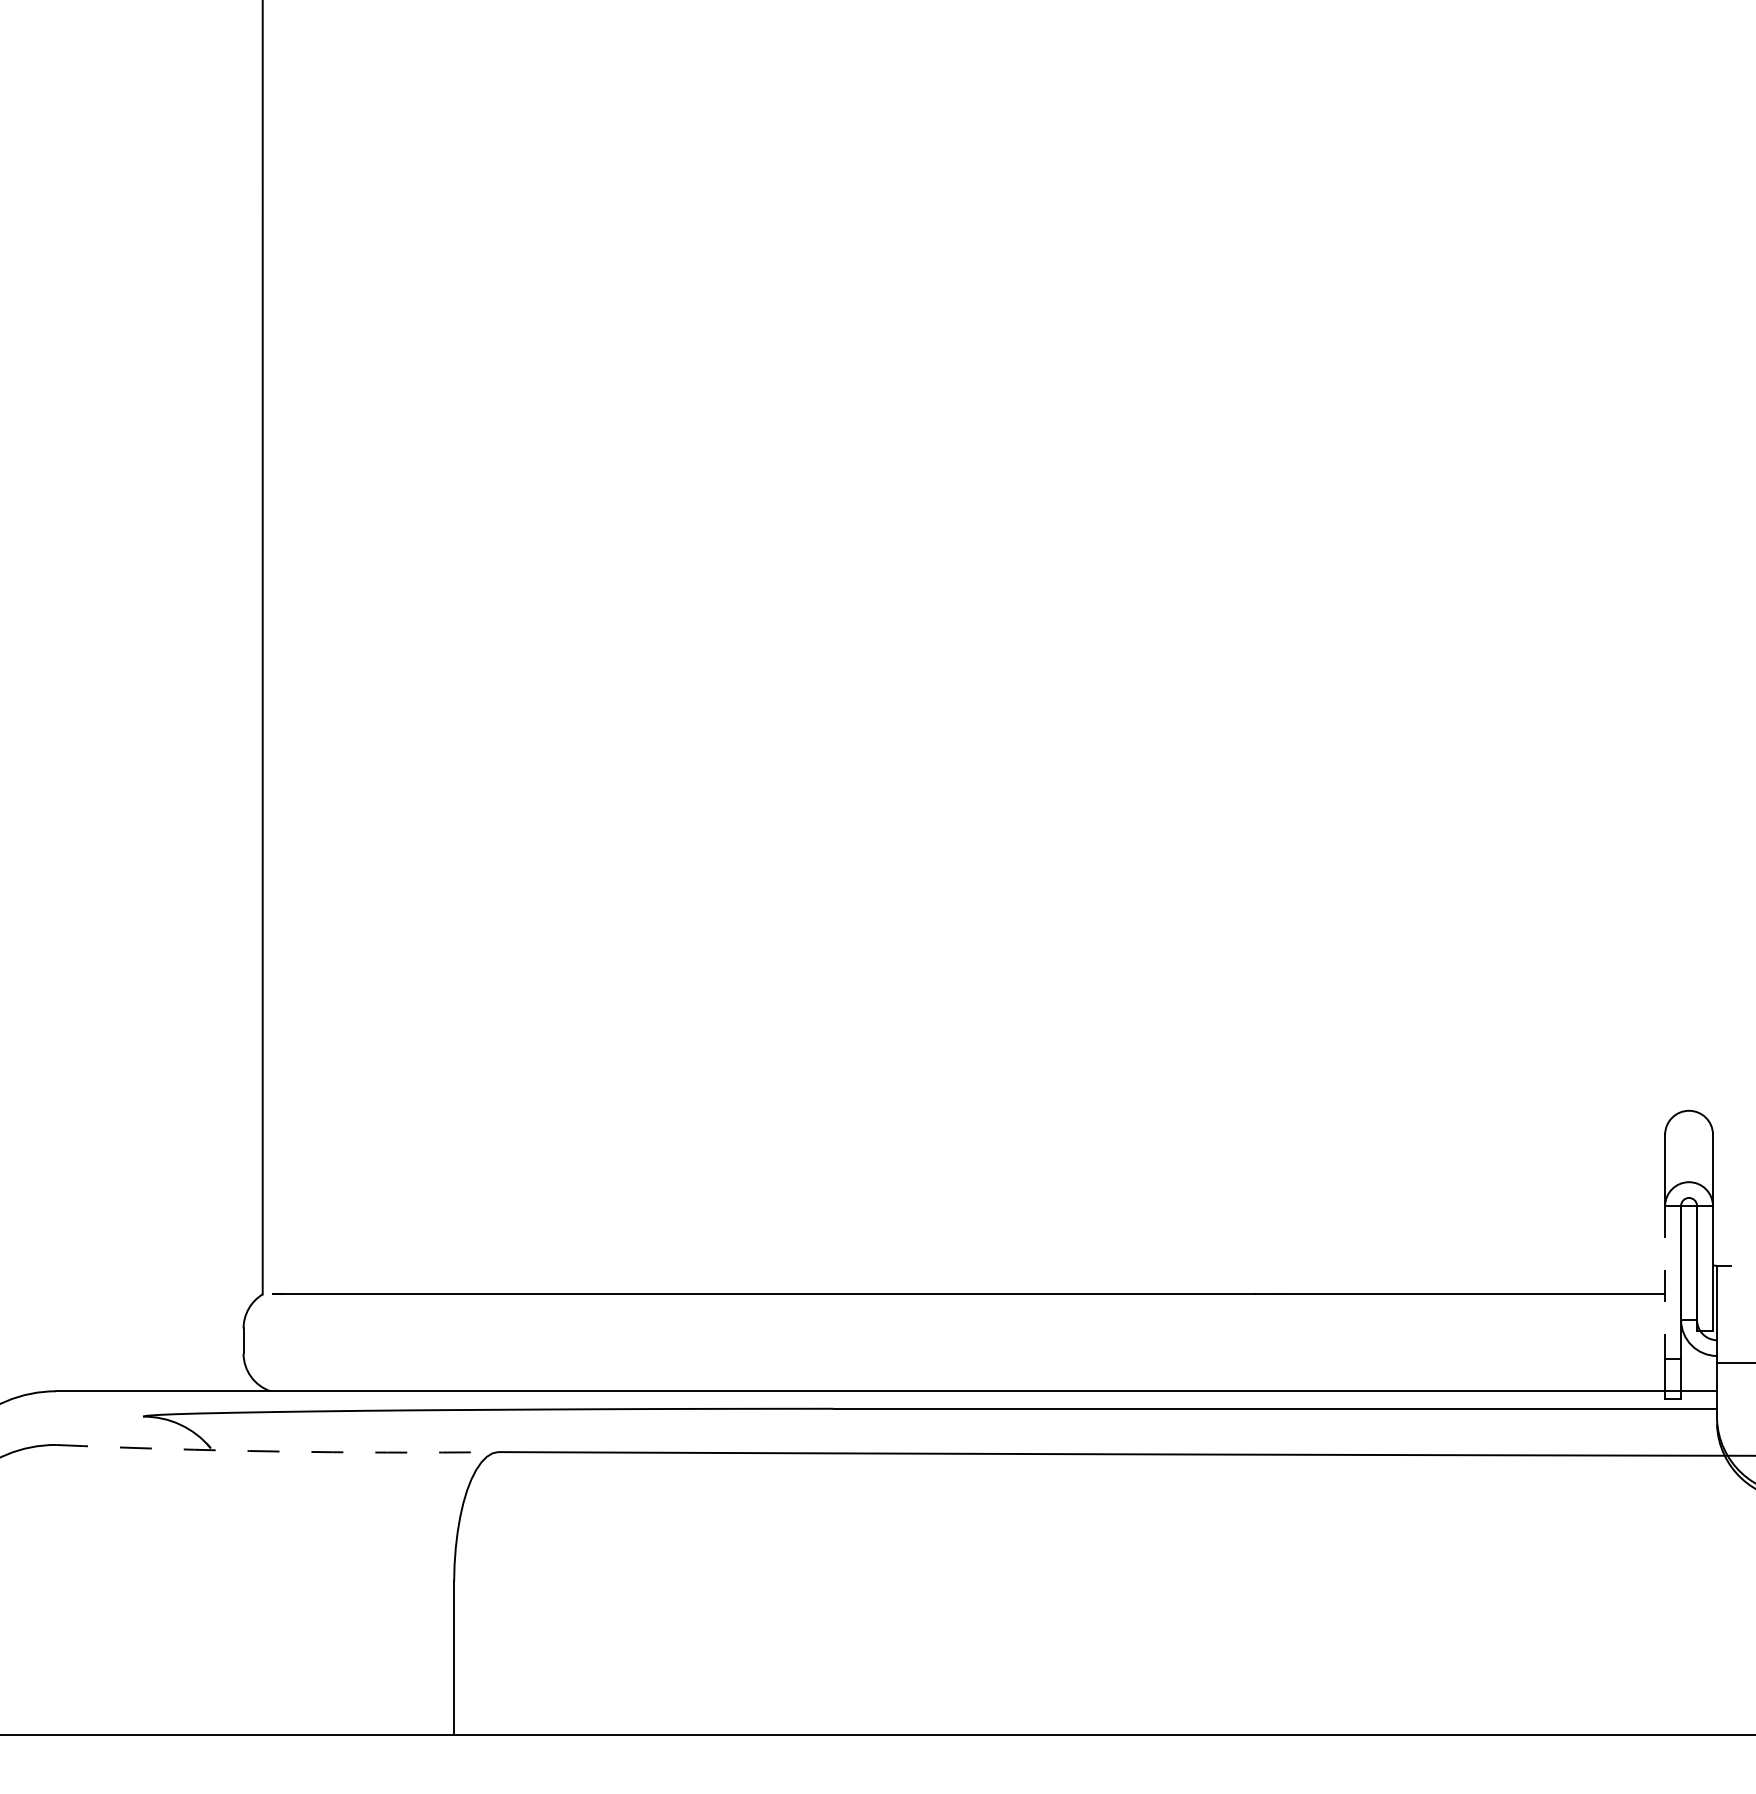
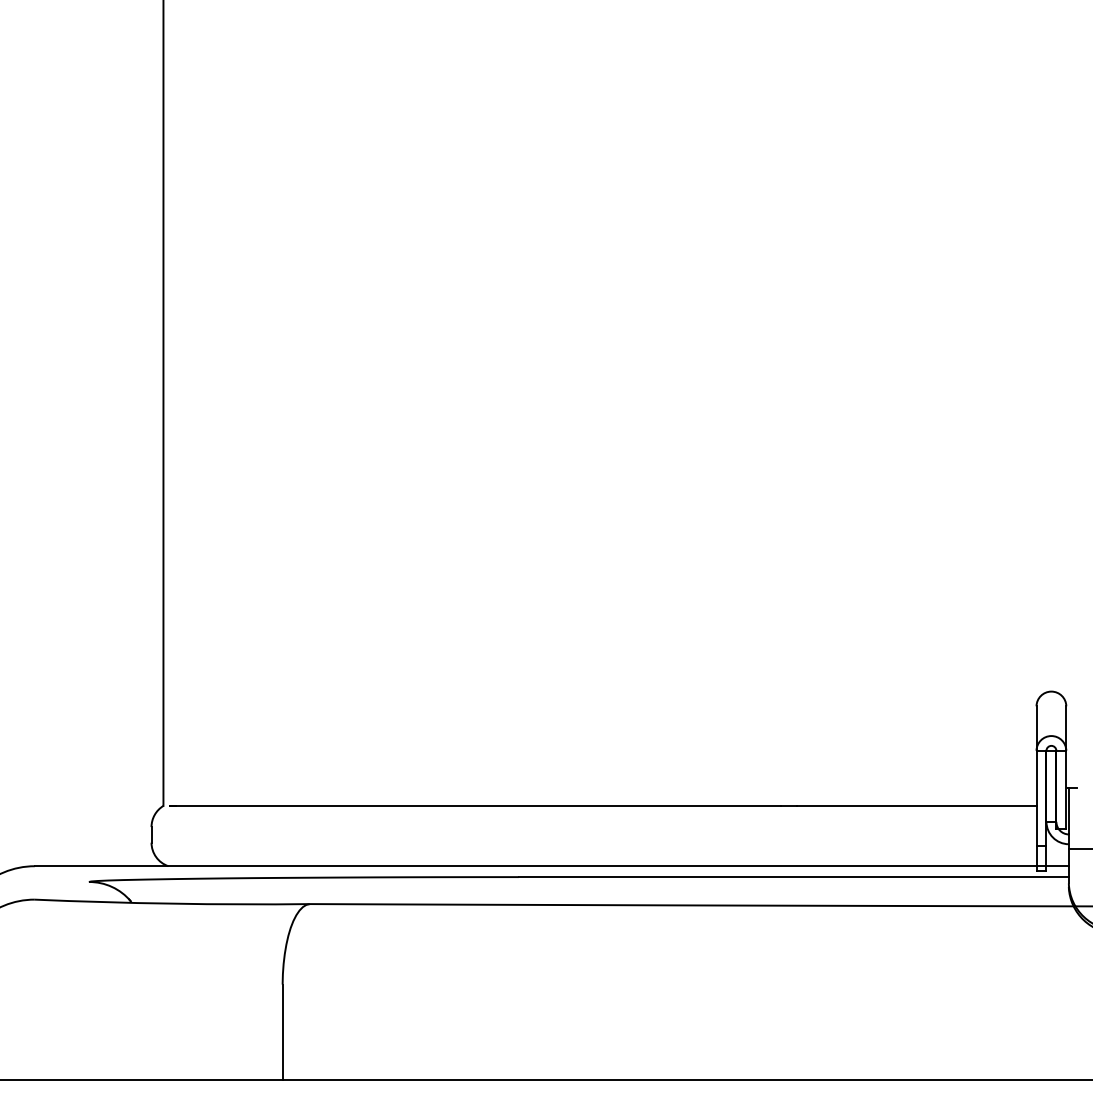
line: (1665, 1282) -> (1036, 798), dashed -> solid
arc: (277, 1451) -> (172, 903), dashed -> solid

